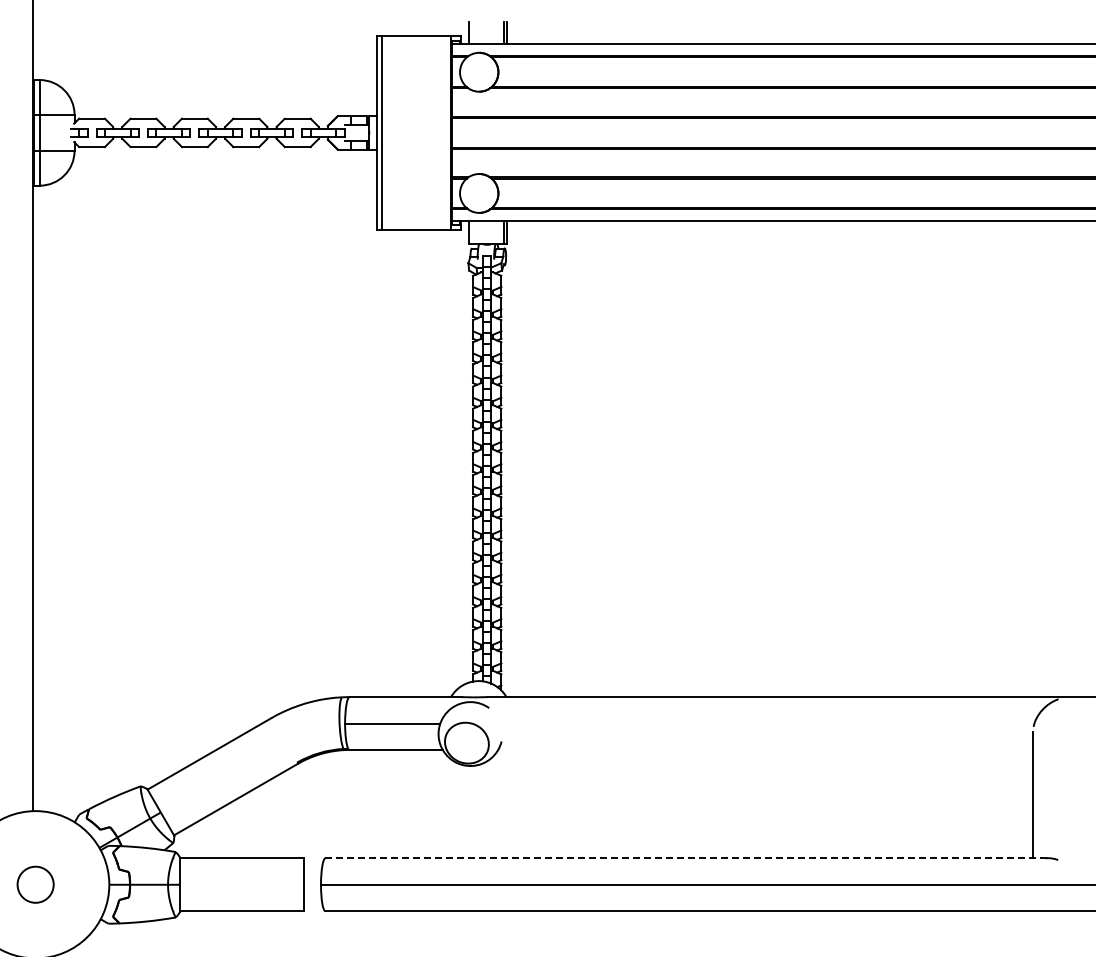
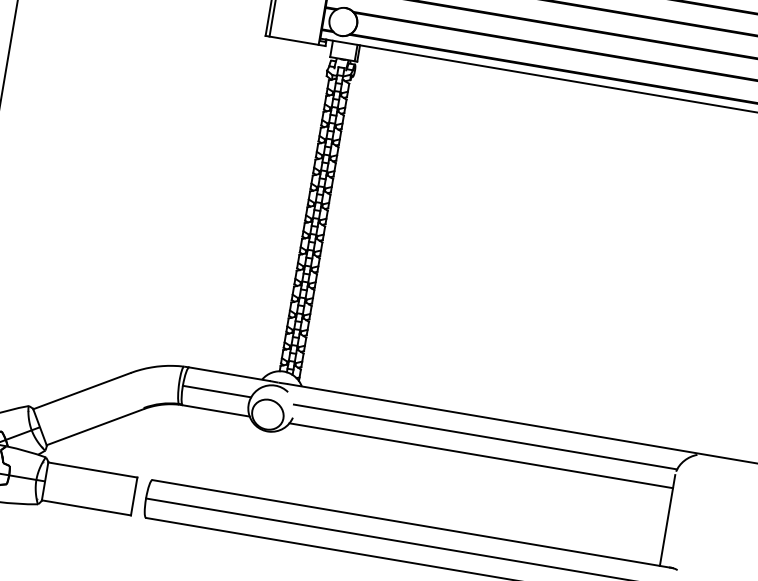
line: (766, 723) -> (485, 436), added
line: (765, 749) -> (481, 455), added
line: (688, 858) -> (412, 524), dashed -> solid

